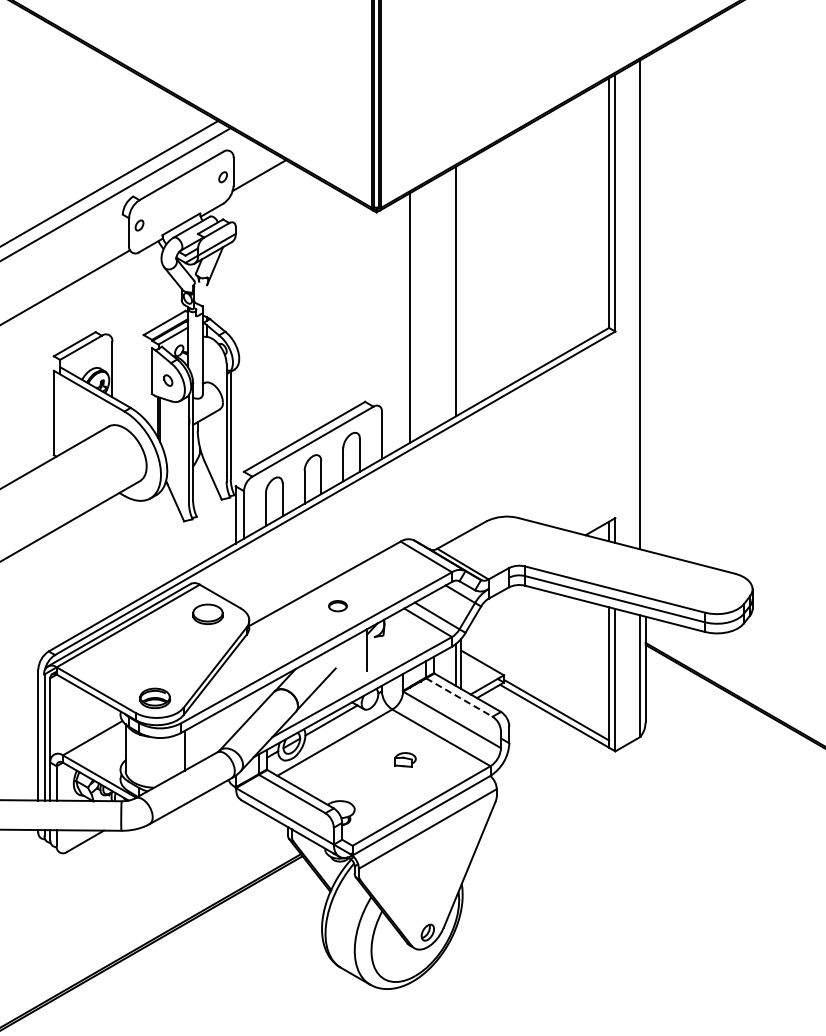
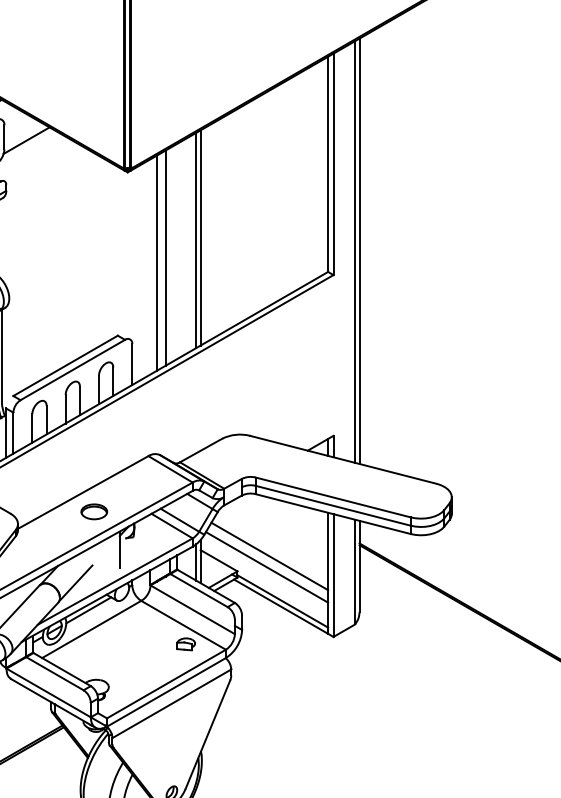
line: (461, 288) -> (200, 237), added
line: (645, 303) -> (359, 250), added
line: (420, 311) -> (165, 257), added
part: (337, 605) -> (93, 511), size x1.67
line: (541, 657) -> (269, 556), added
line: (538, 670) -> (267, 567), added
line: (459, 697) -> (199, 590), dashed -> solid
part: (405, 759) -> (186, 643), moved

